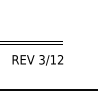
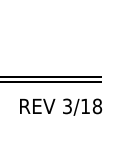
text: (60, 59) -> (97, 105), 3/12 -> 3/18

